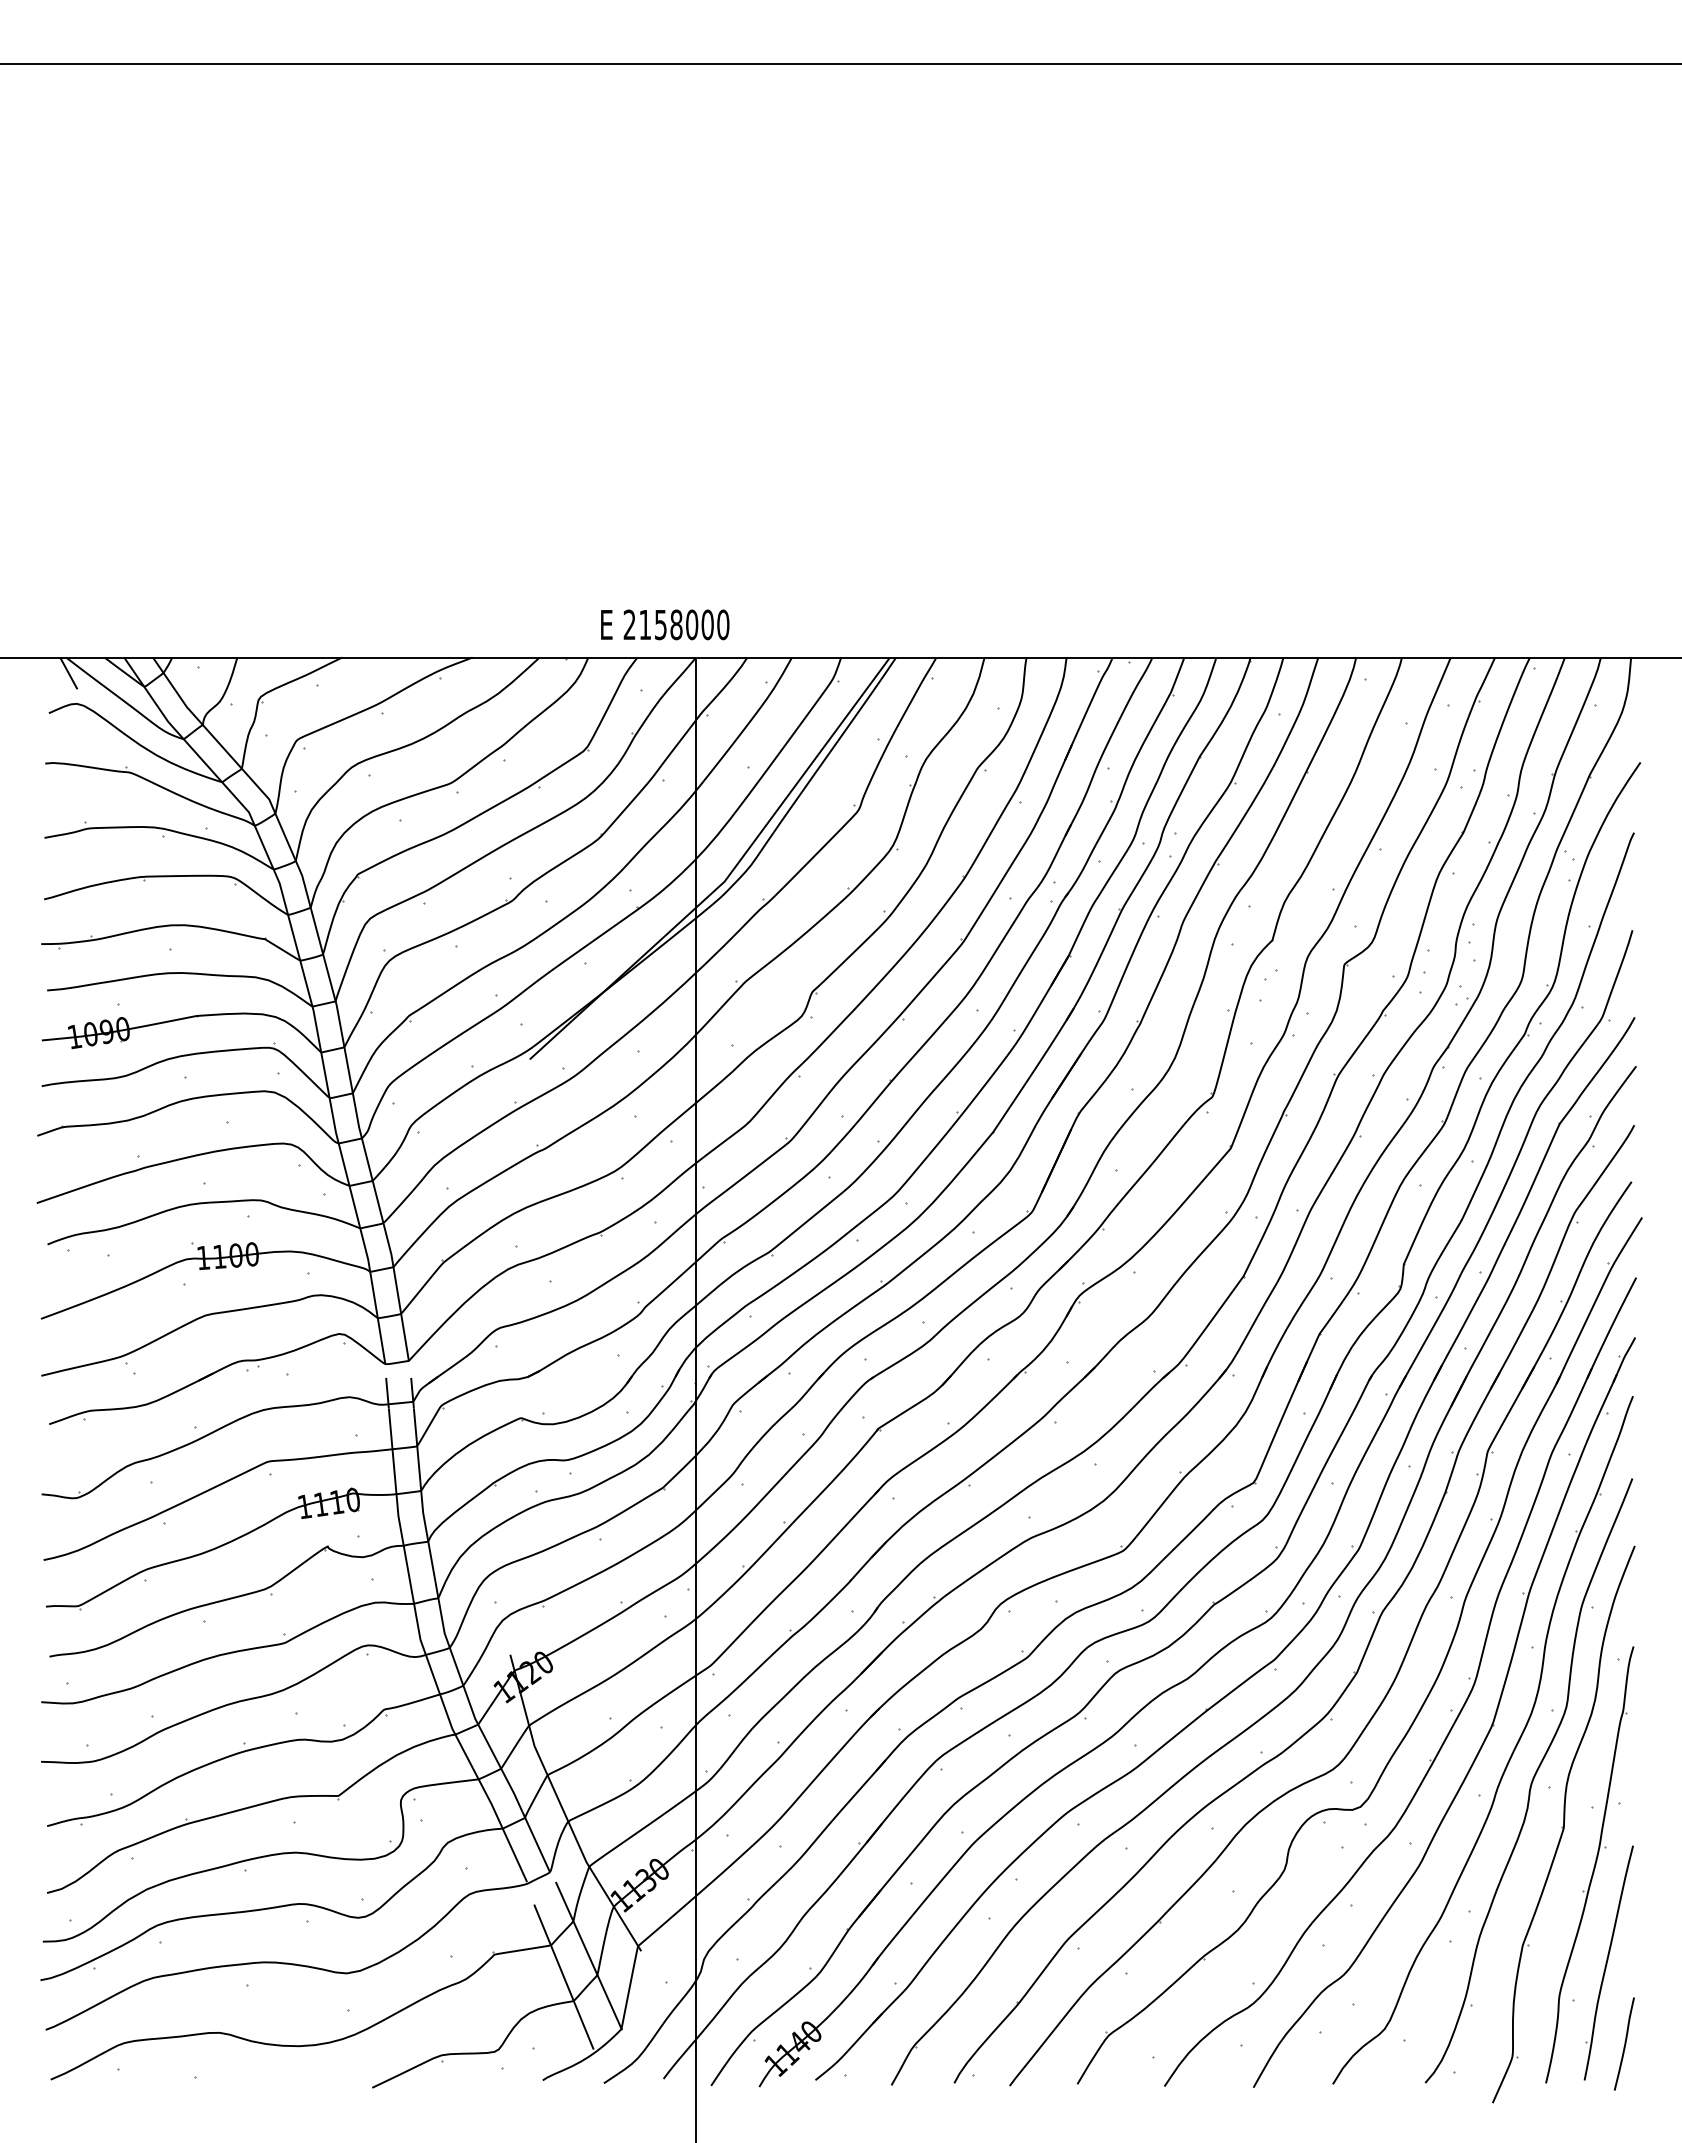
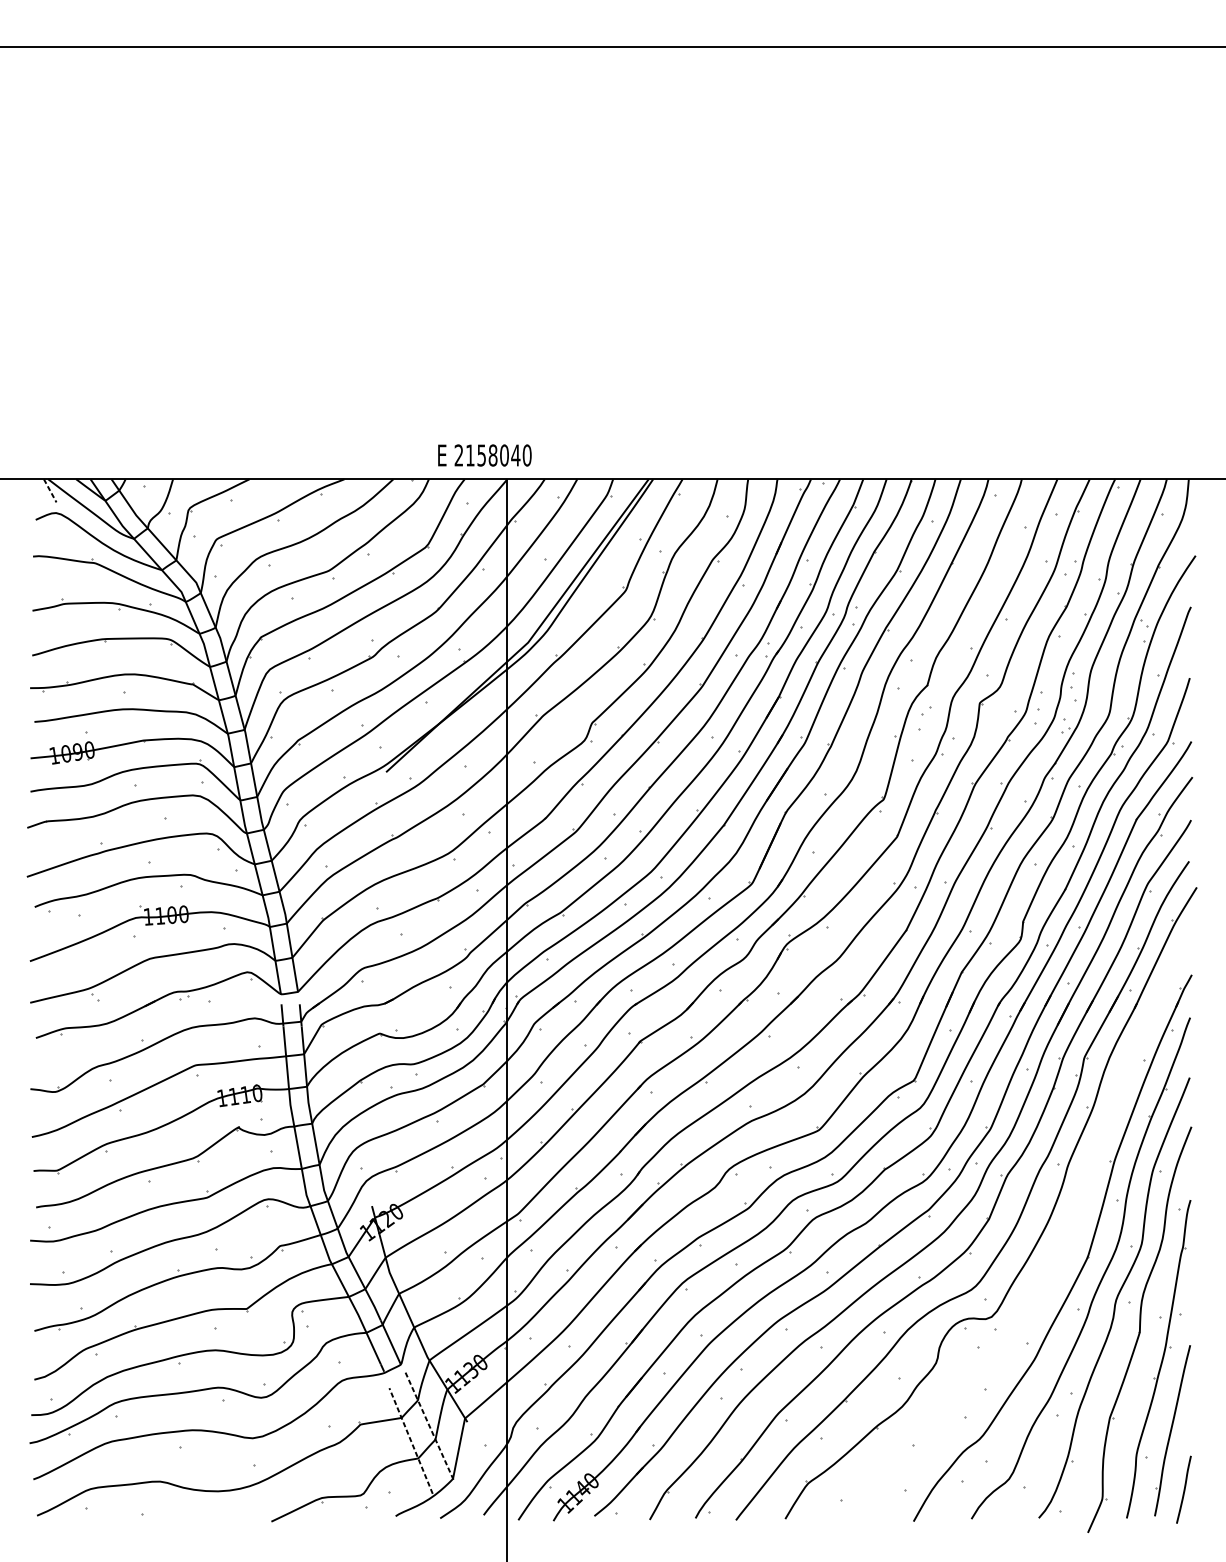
text: (707, 624) -> (515, 455), 2158000 -> 2158040
line: (69, 673) -> (50, 490), solid -> dashed
part: (1450, 1710) -> (1057, 1246), removed
line: (588, 1955) -> (428, 1425), solid -> dashed
line: (563, 1976) -> (410, 1440), solid -> dashed

